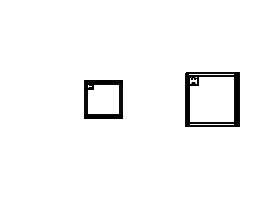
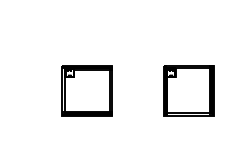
part: (103, 99) -> (87, 90), size x1.43

